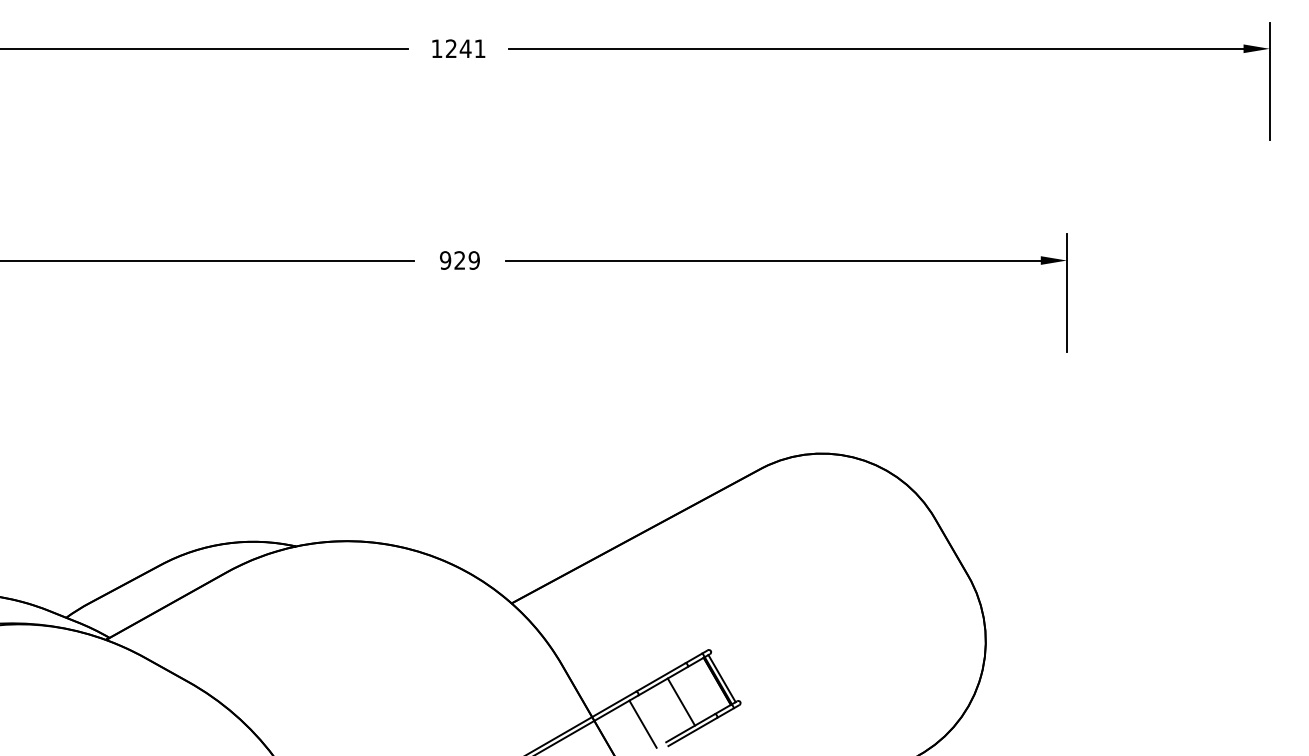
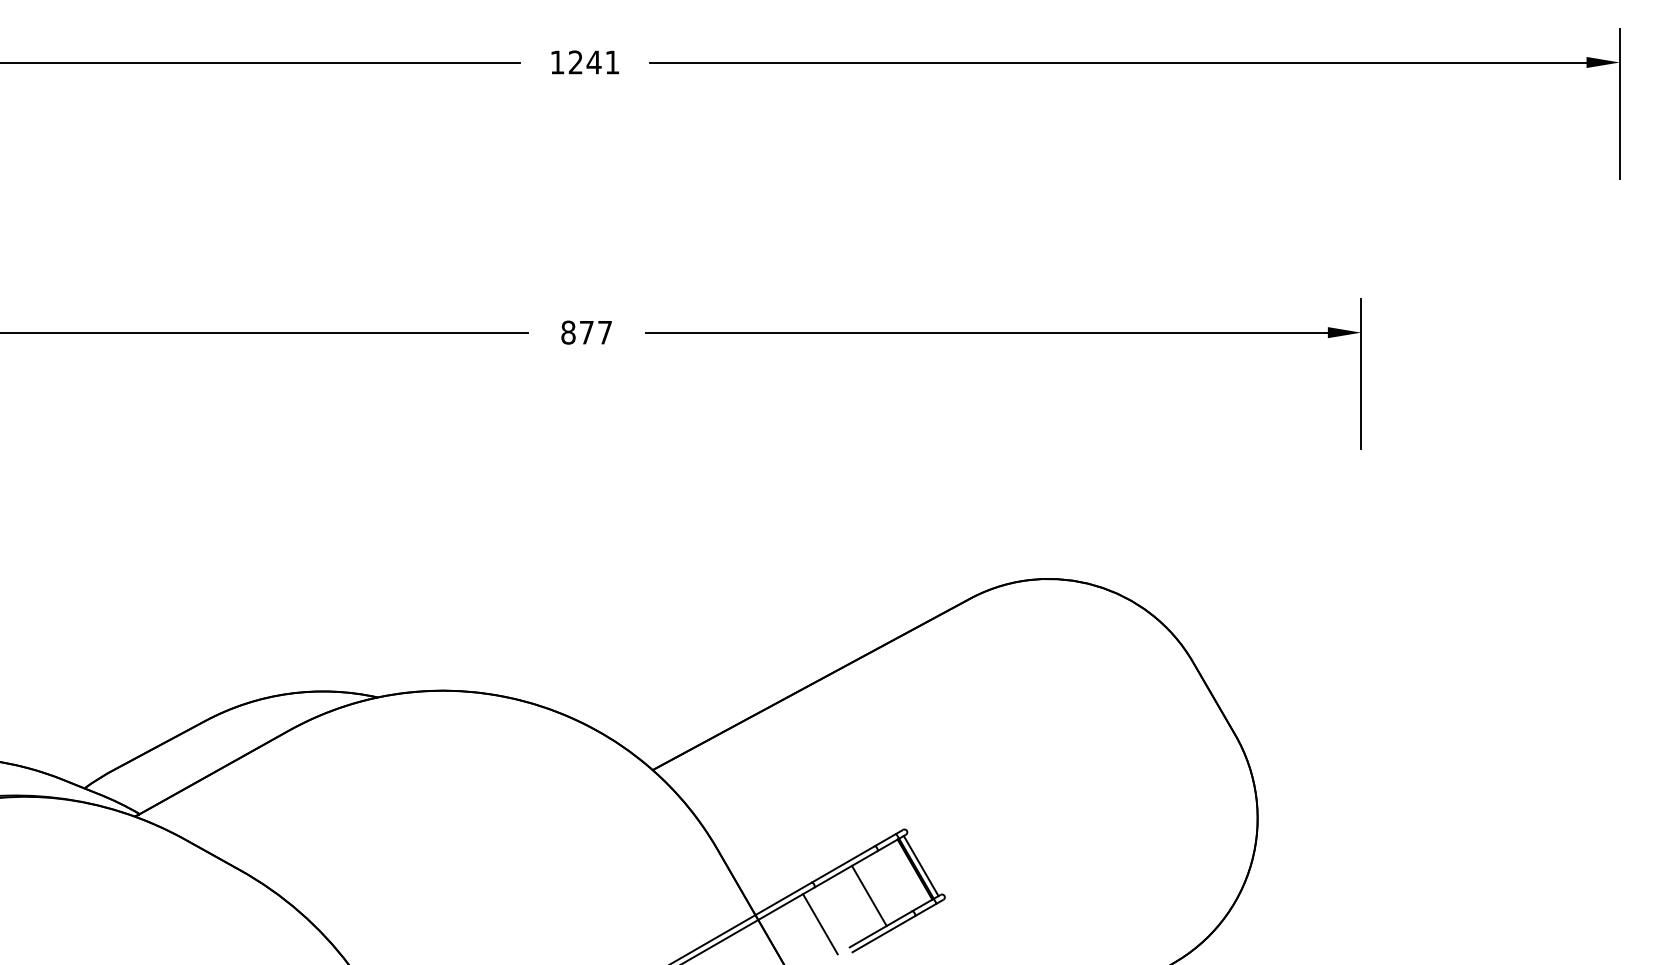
text: (459, 260) -> (586, 332), 929 -> 877

